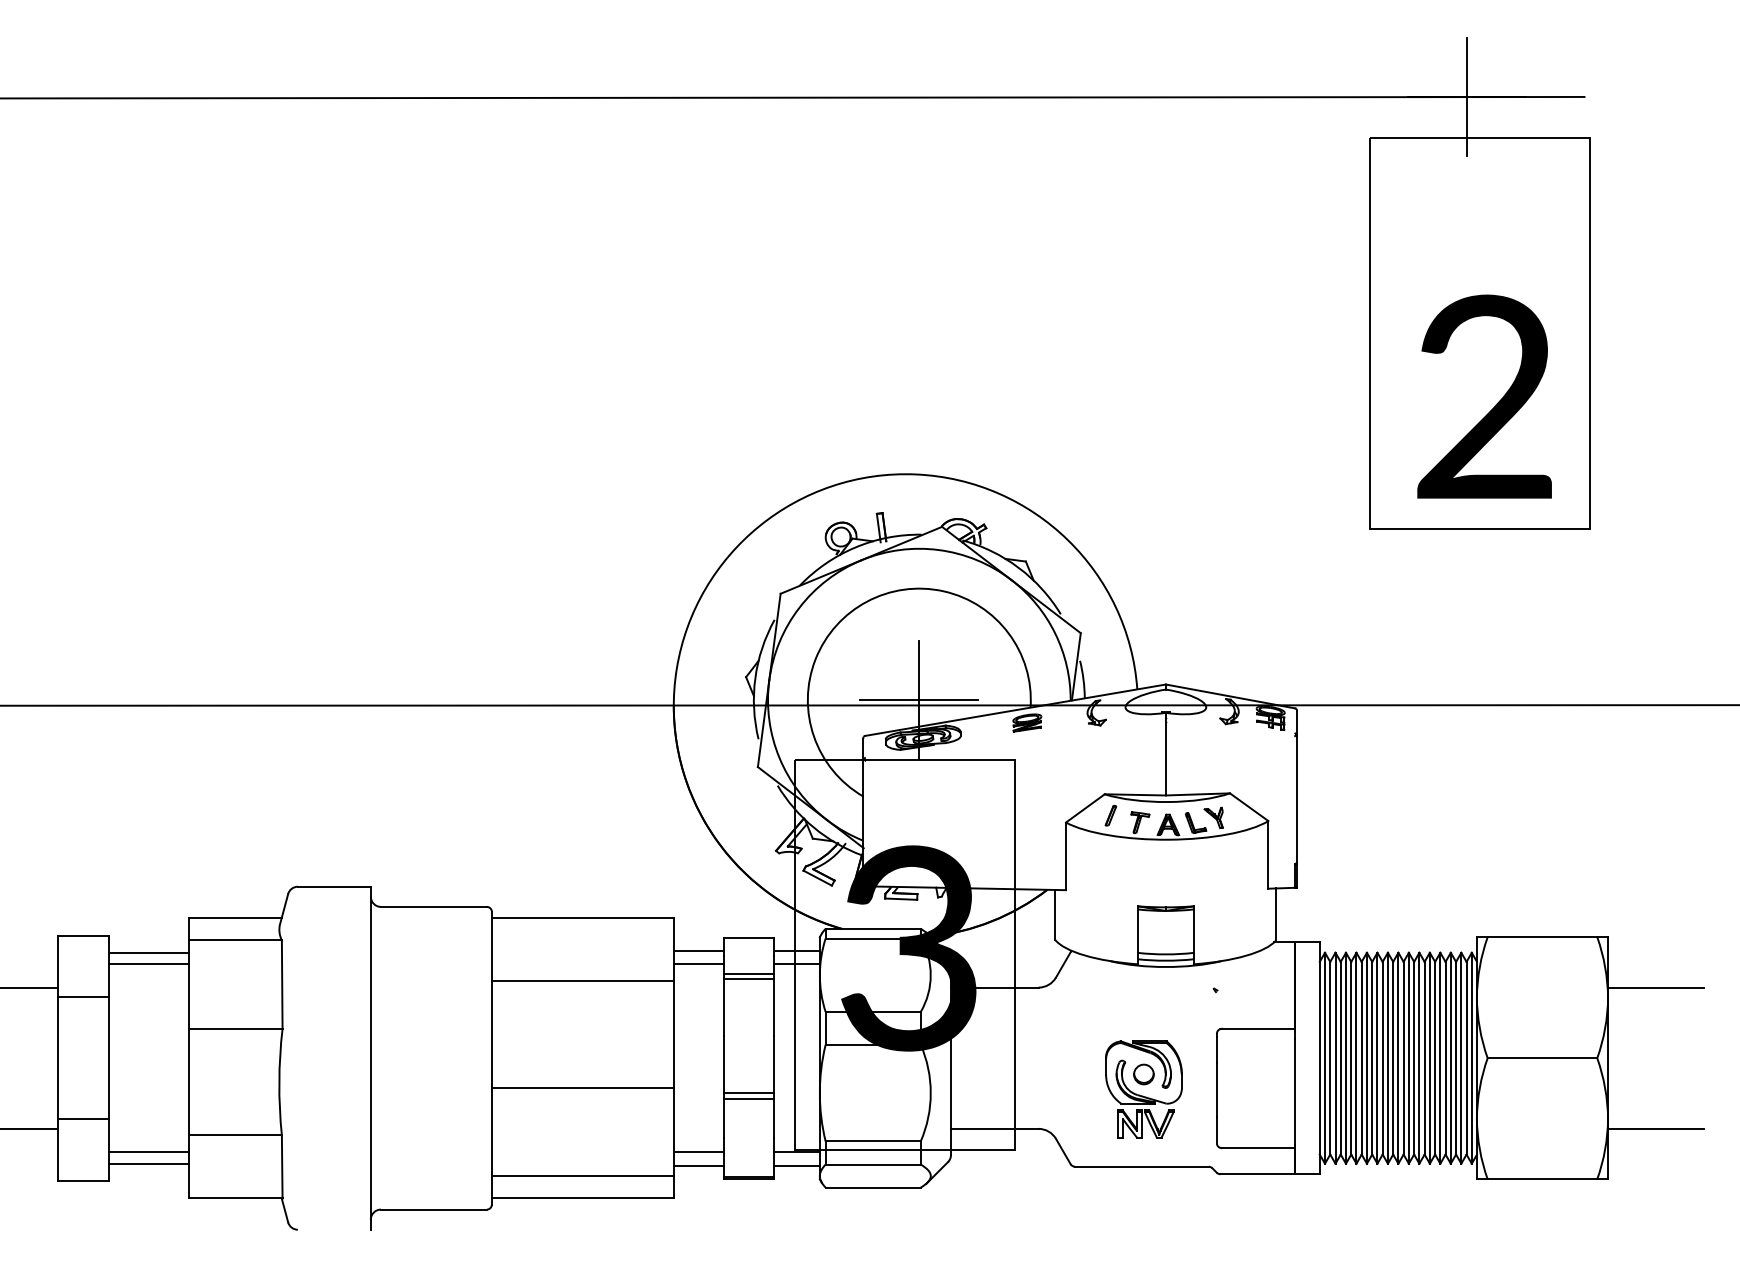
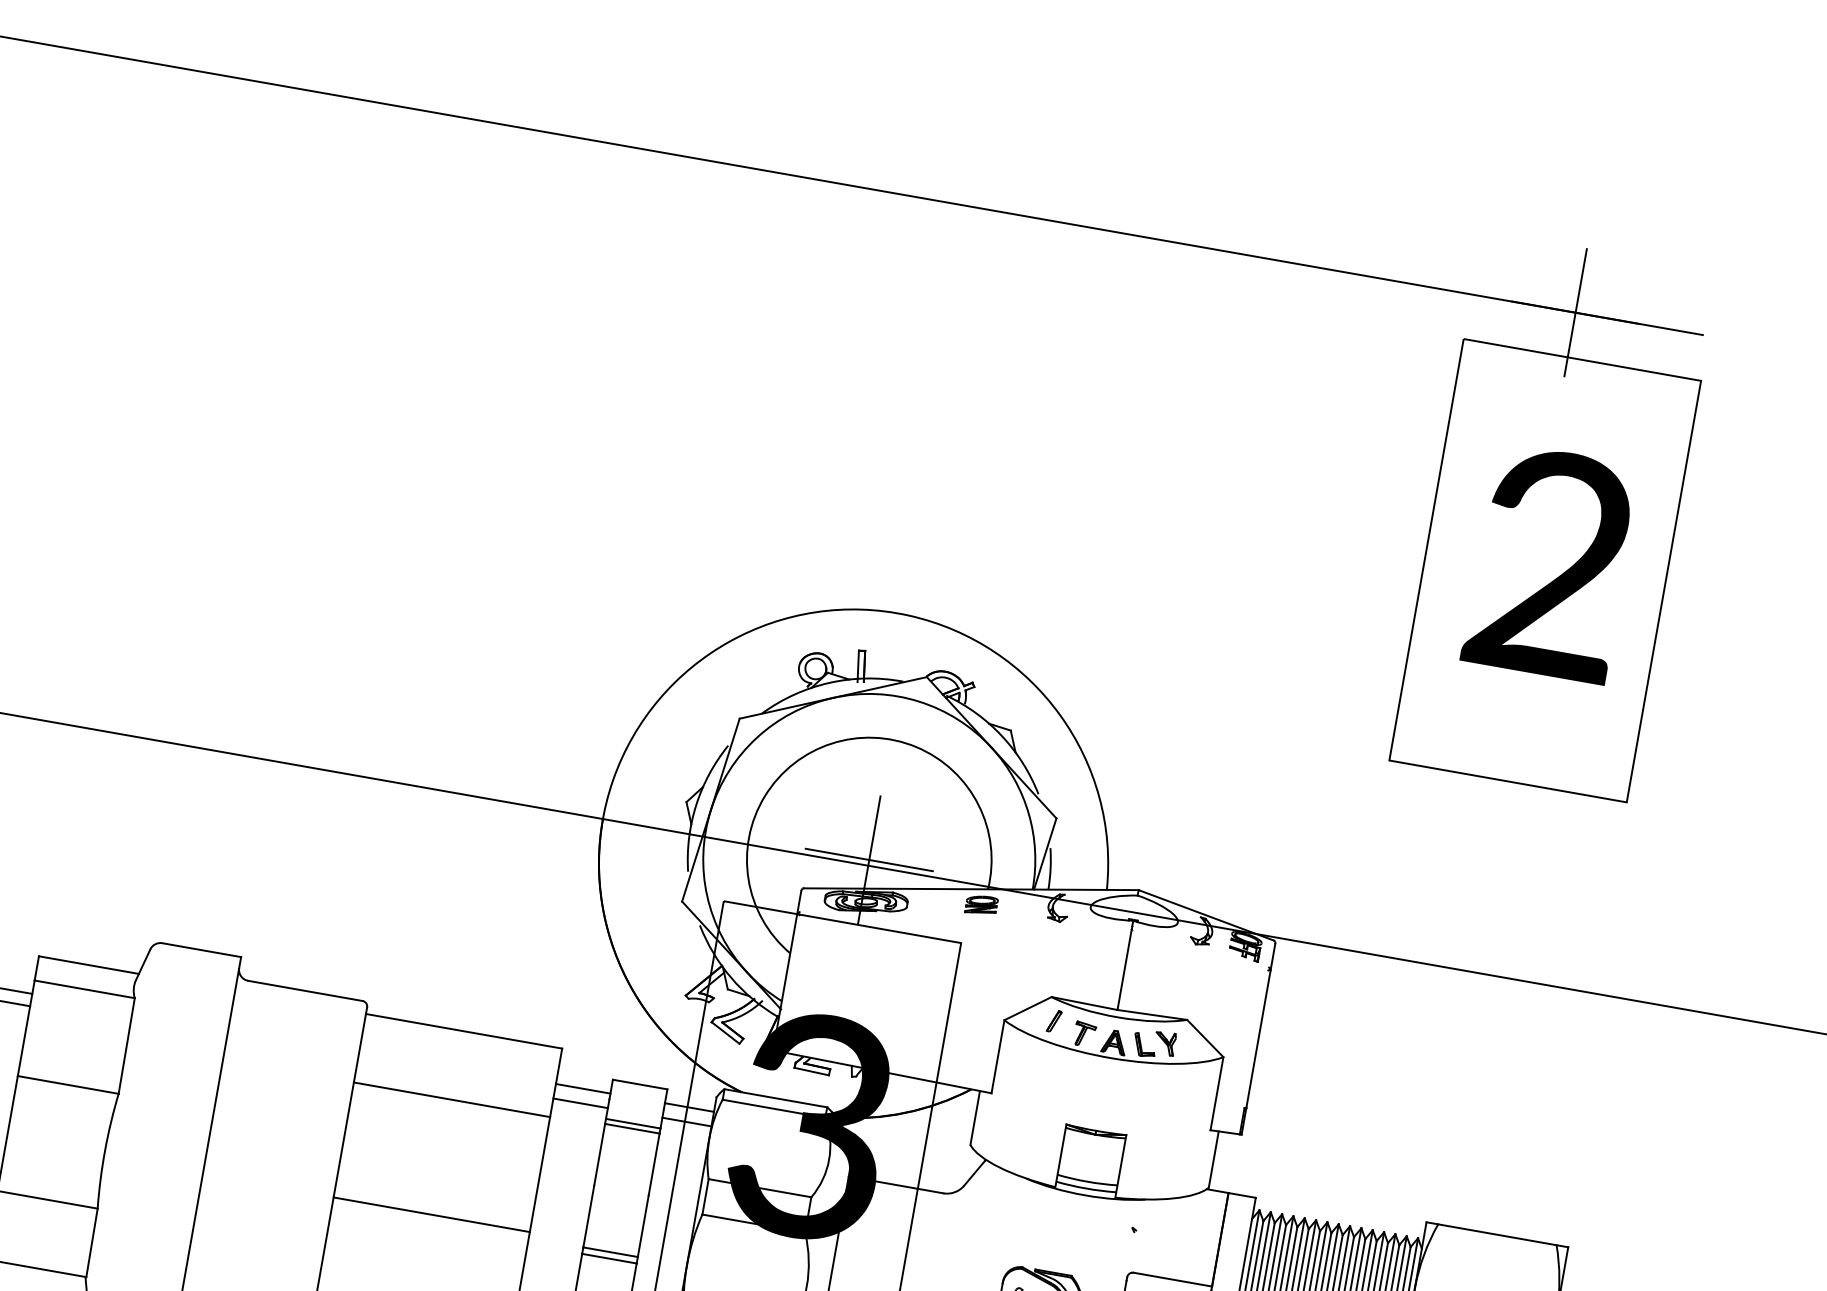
text: (1484, 396) -> (1551, 562), moved

